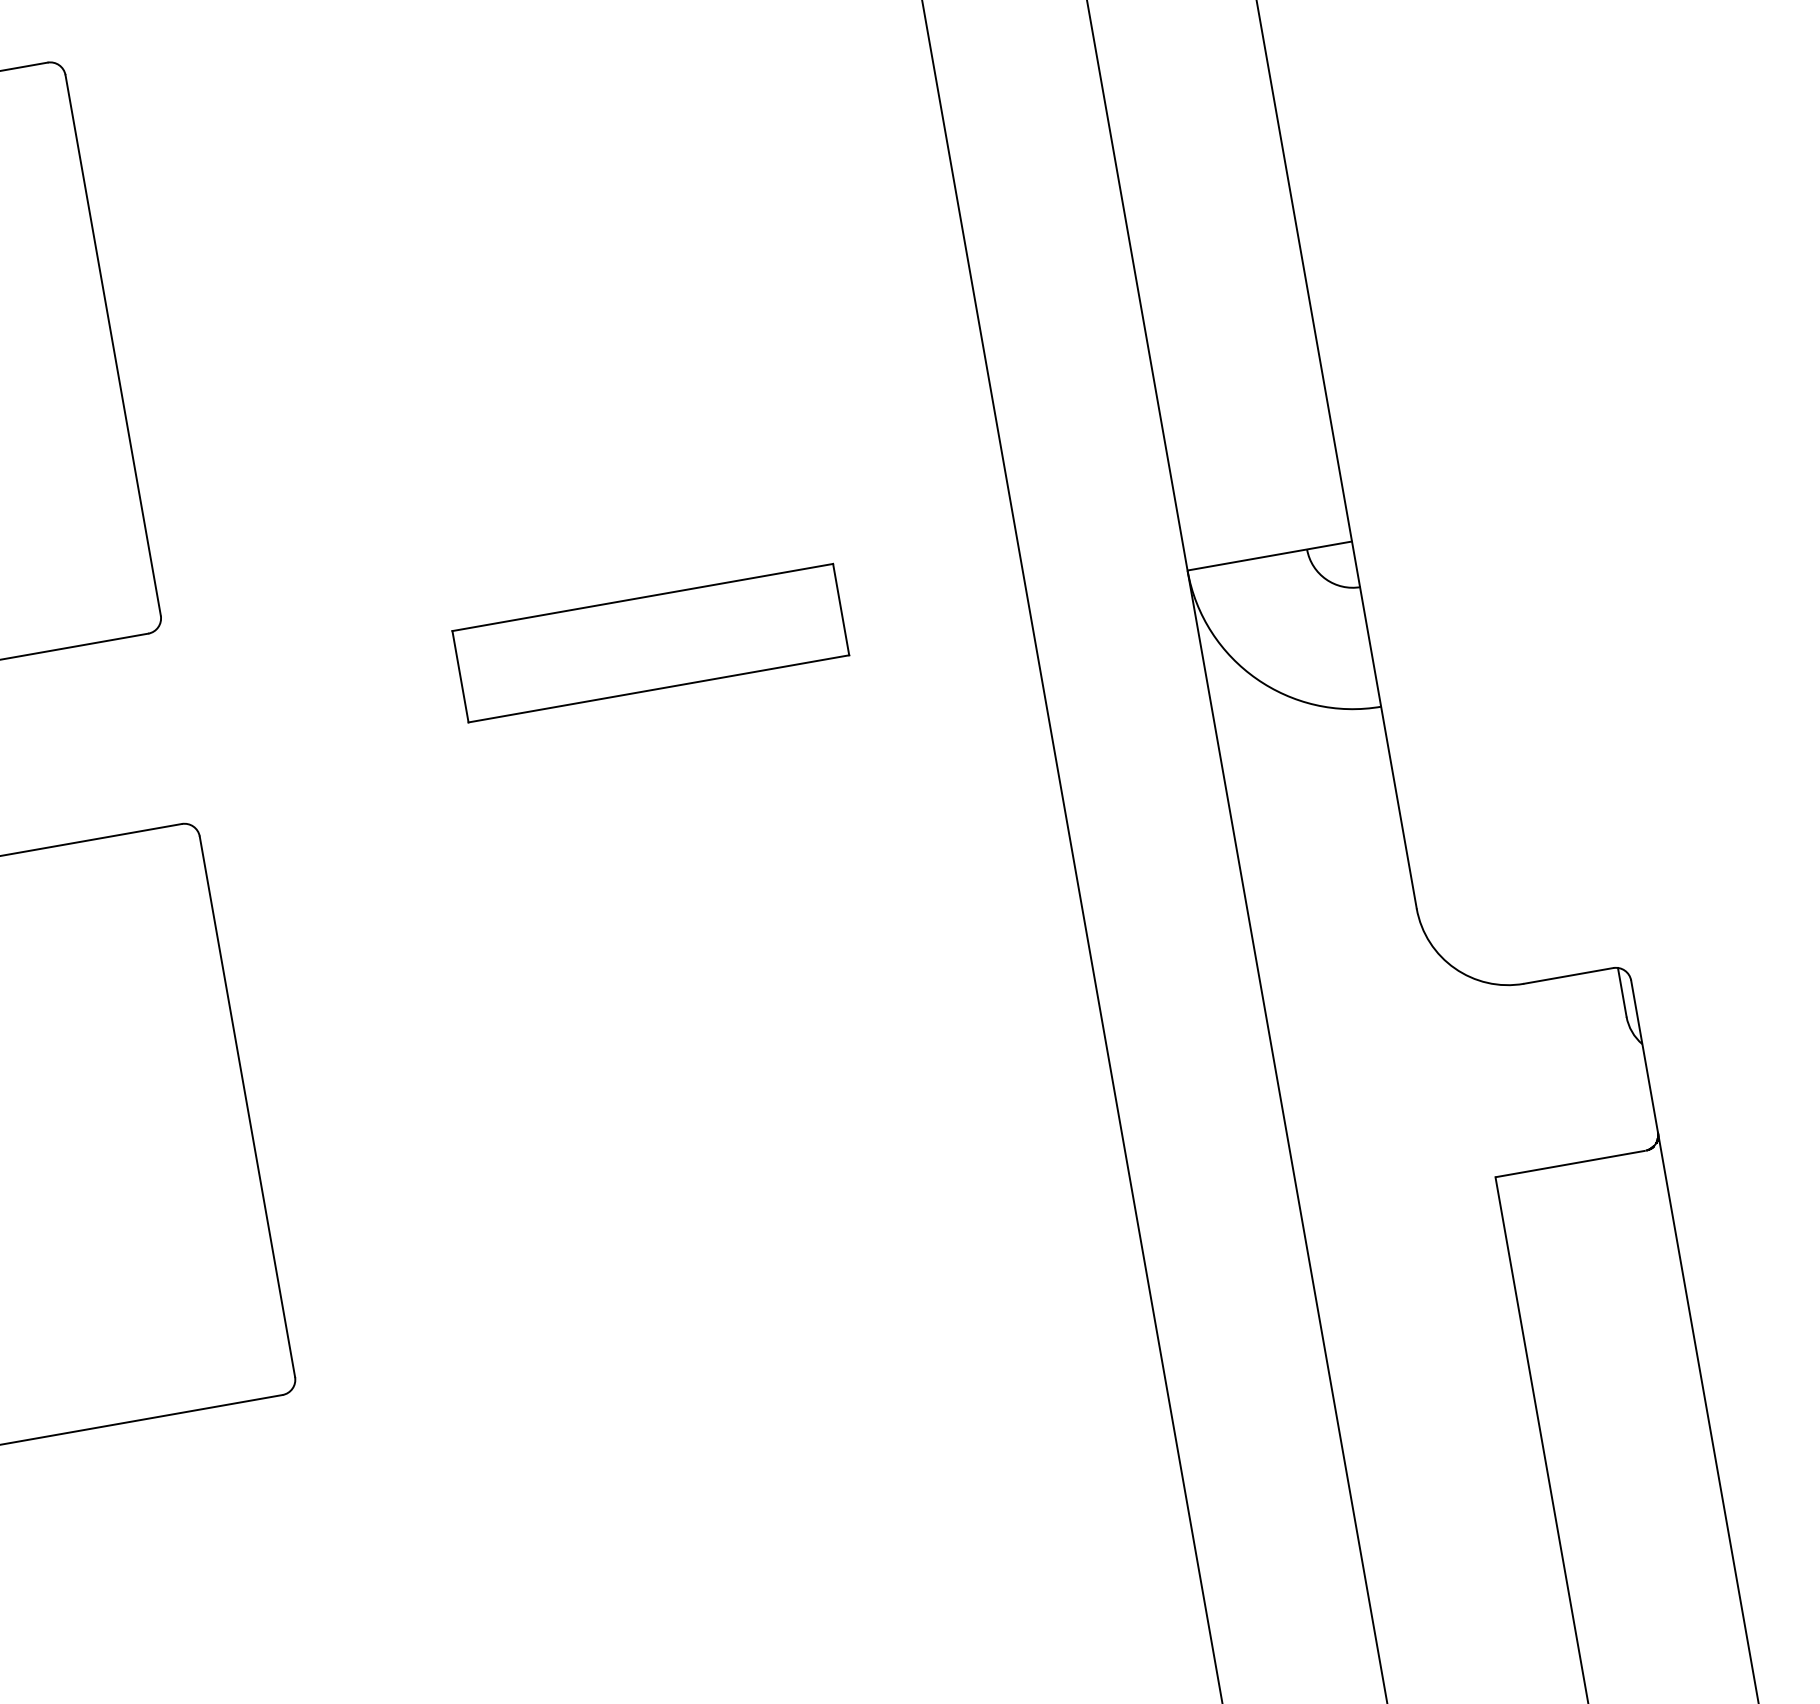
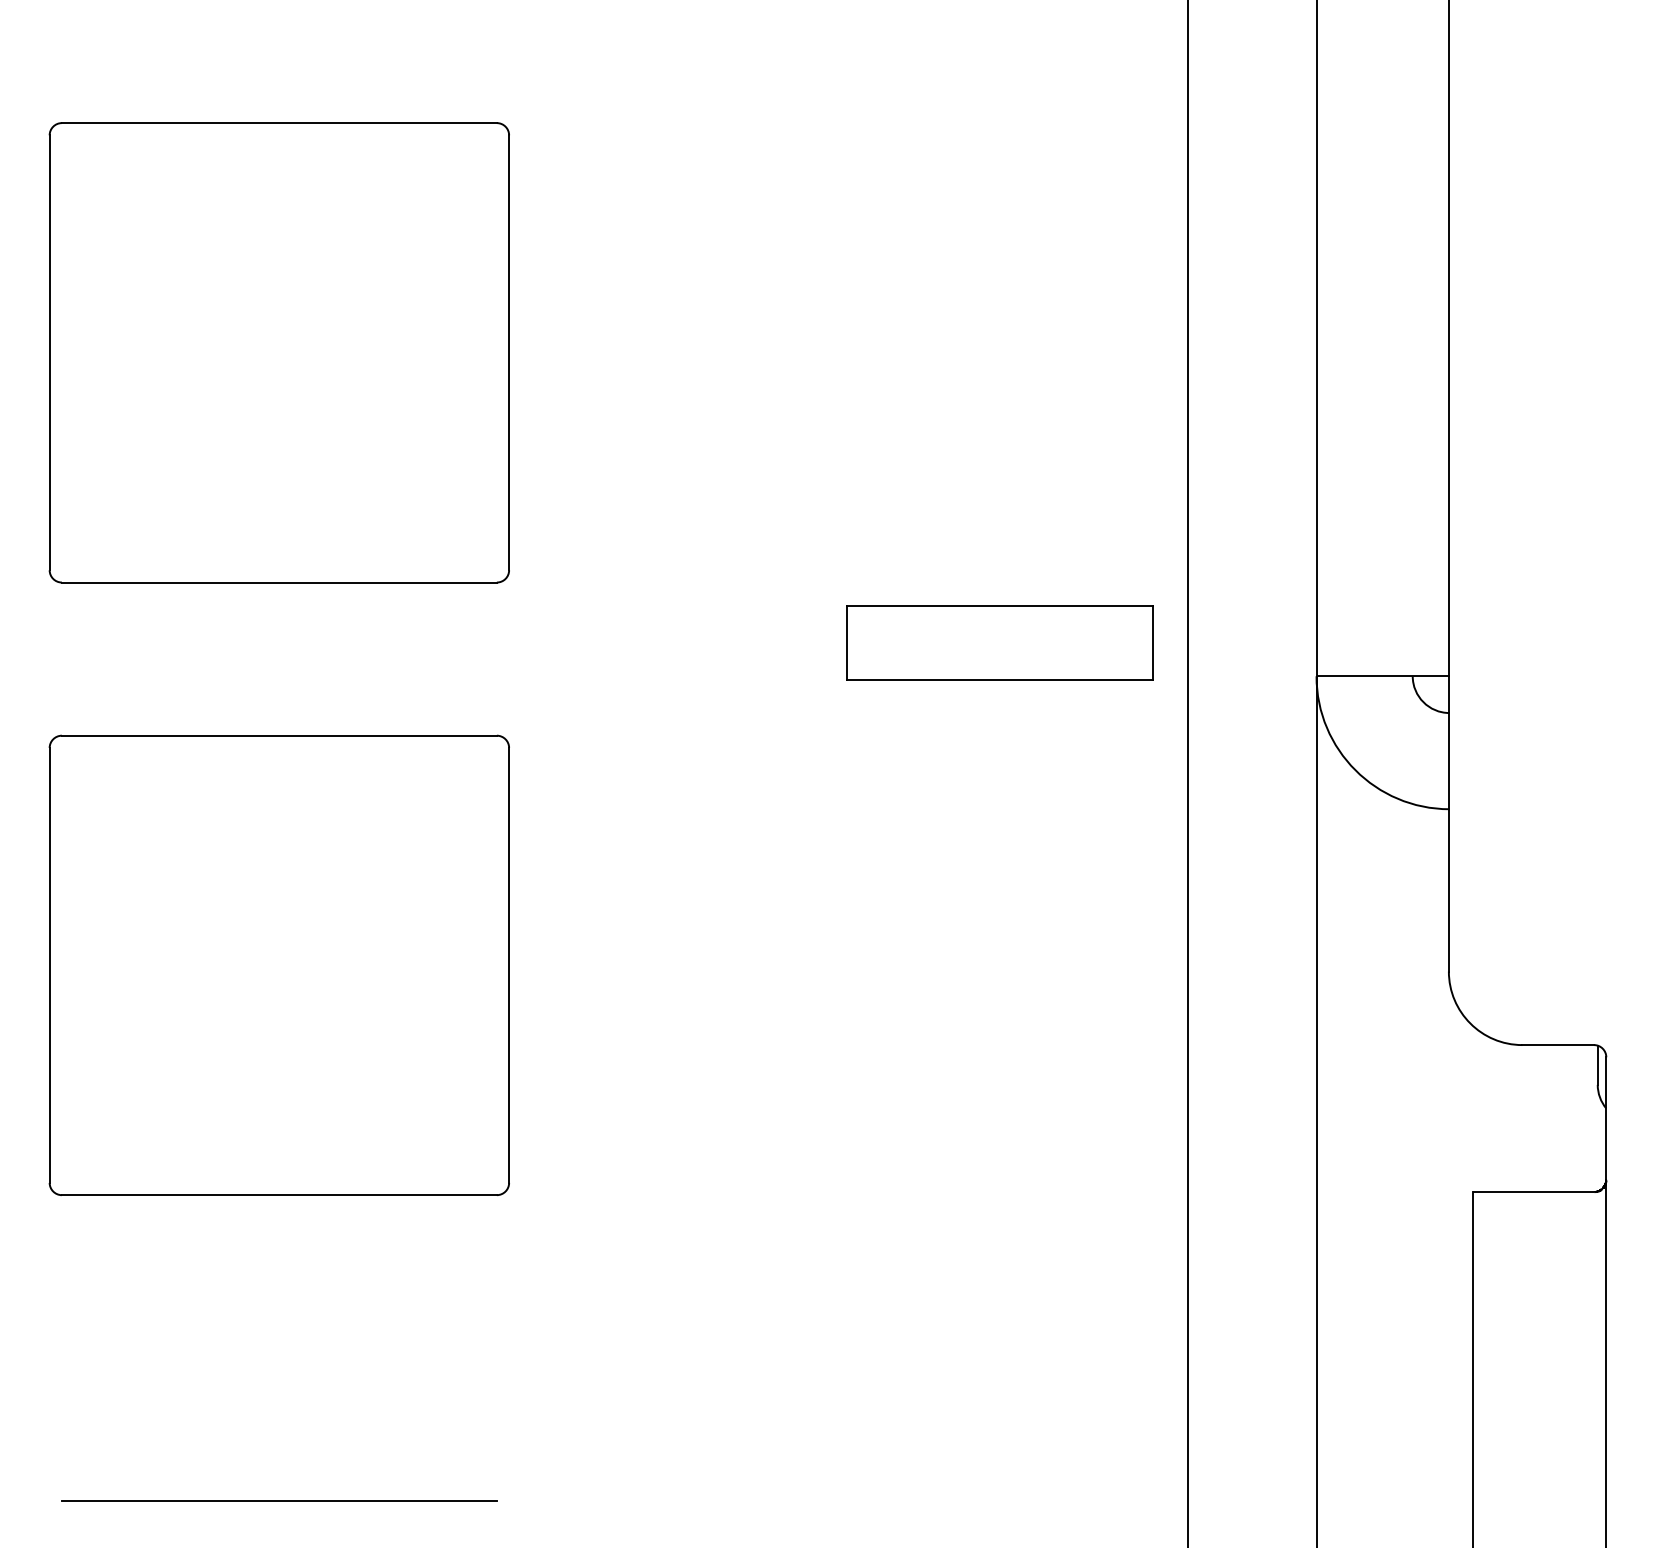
part: (650, 642) -> (999, 642), moved

